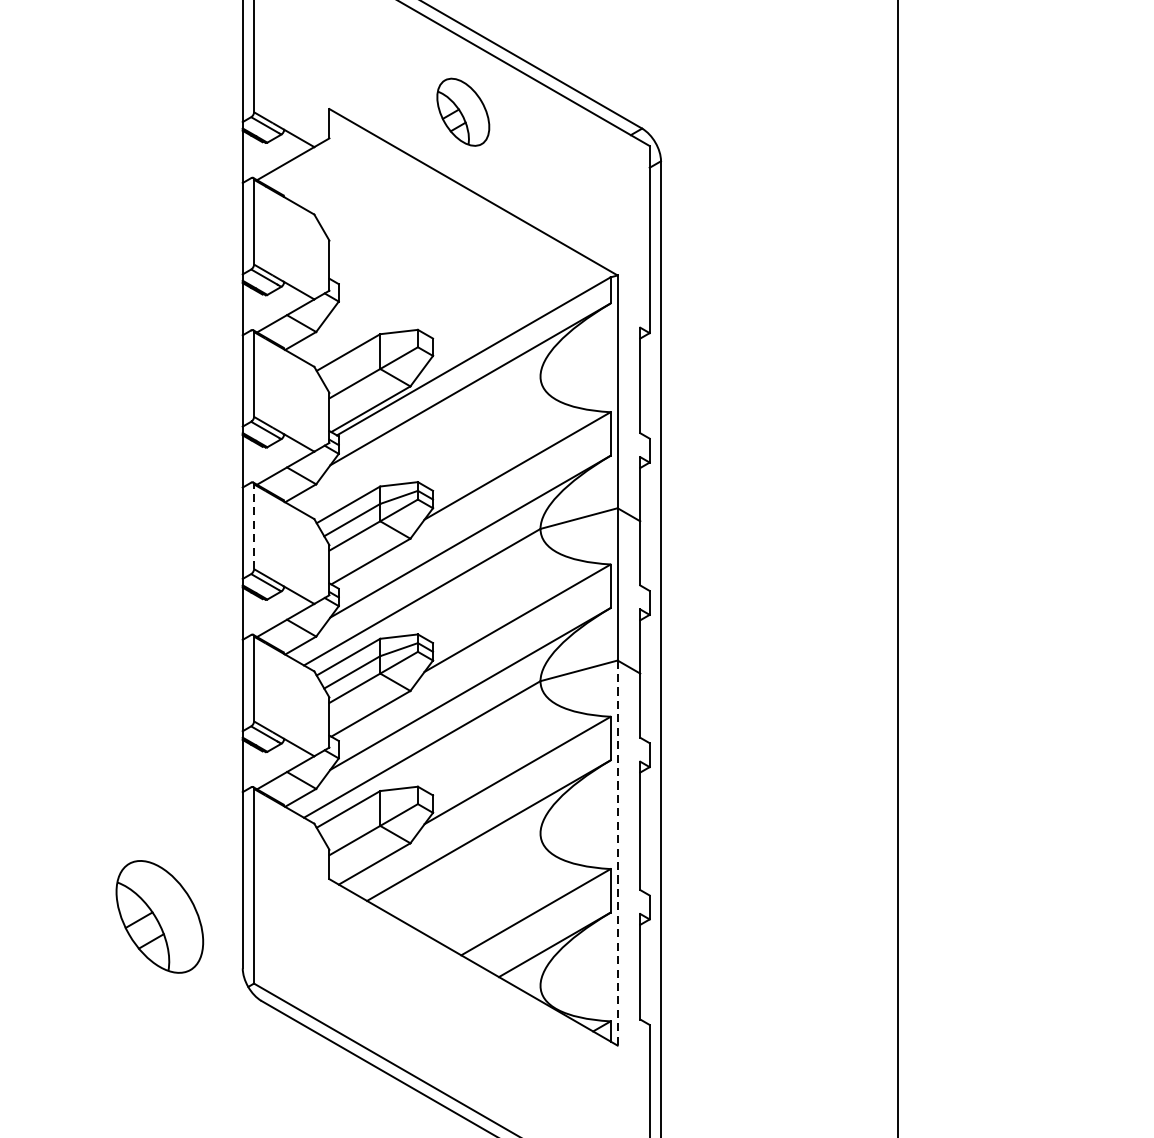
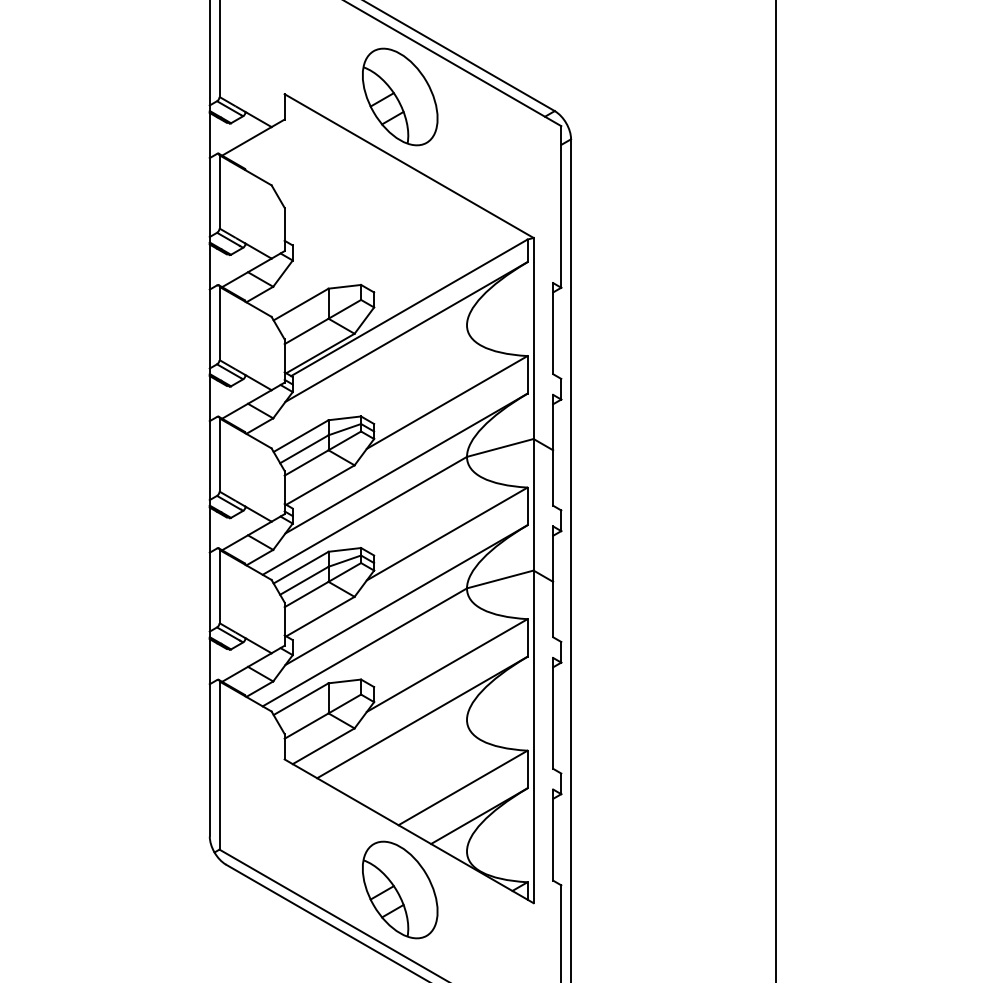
part: (463, 111) -> (400, 96), size x1.67
line: (254, 527) -> (219, 455), dashed -> solid
line: (617, 853) -> (533, 737), dashed -> solid
part: (160, 916) -> (400, 889), moved

